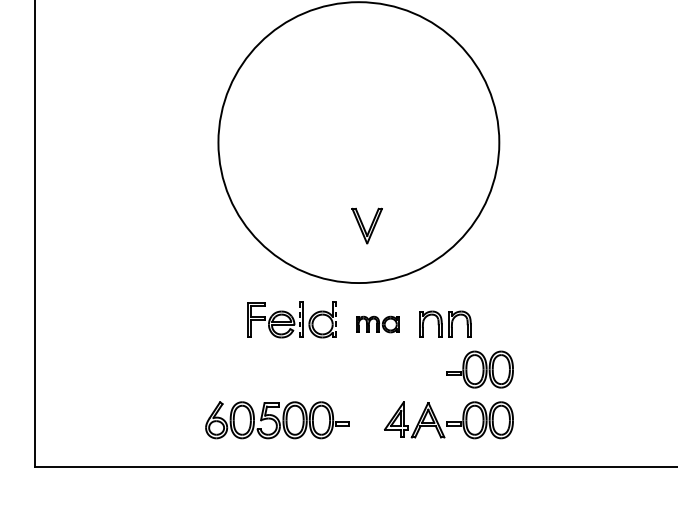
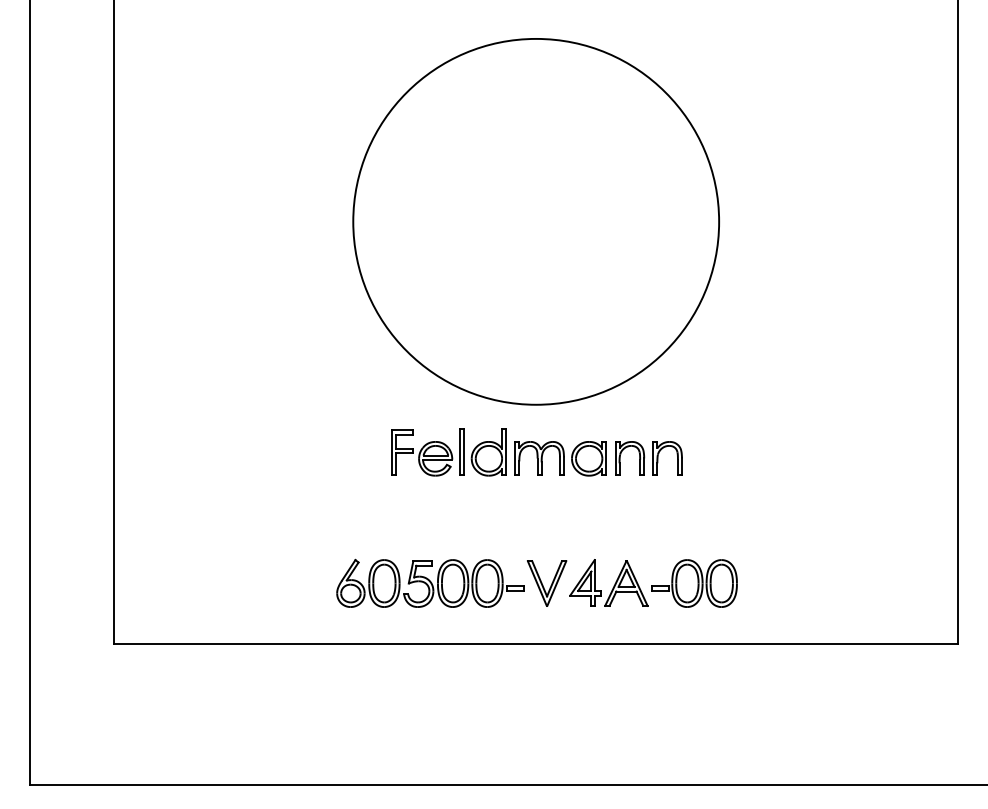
part: (366, 226) -> (546, 583), moved
line: (299, 319) -> (459, 452), dashed -> solid
line: (336, 319) -> (506, 452), dashed -> solid
part: (377, 324) -> (560, 458), size x1.67
part: (480, 369) -> (694, 517), removed

